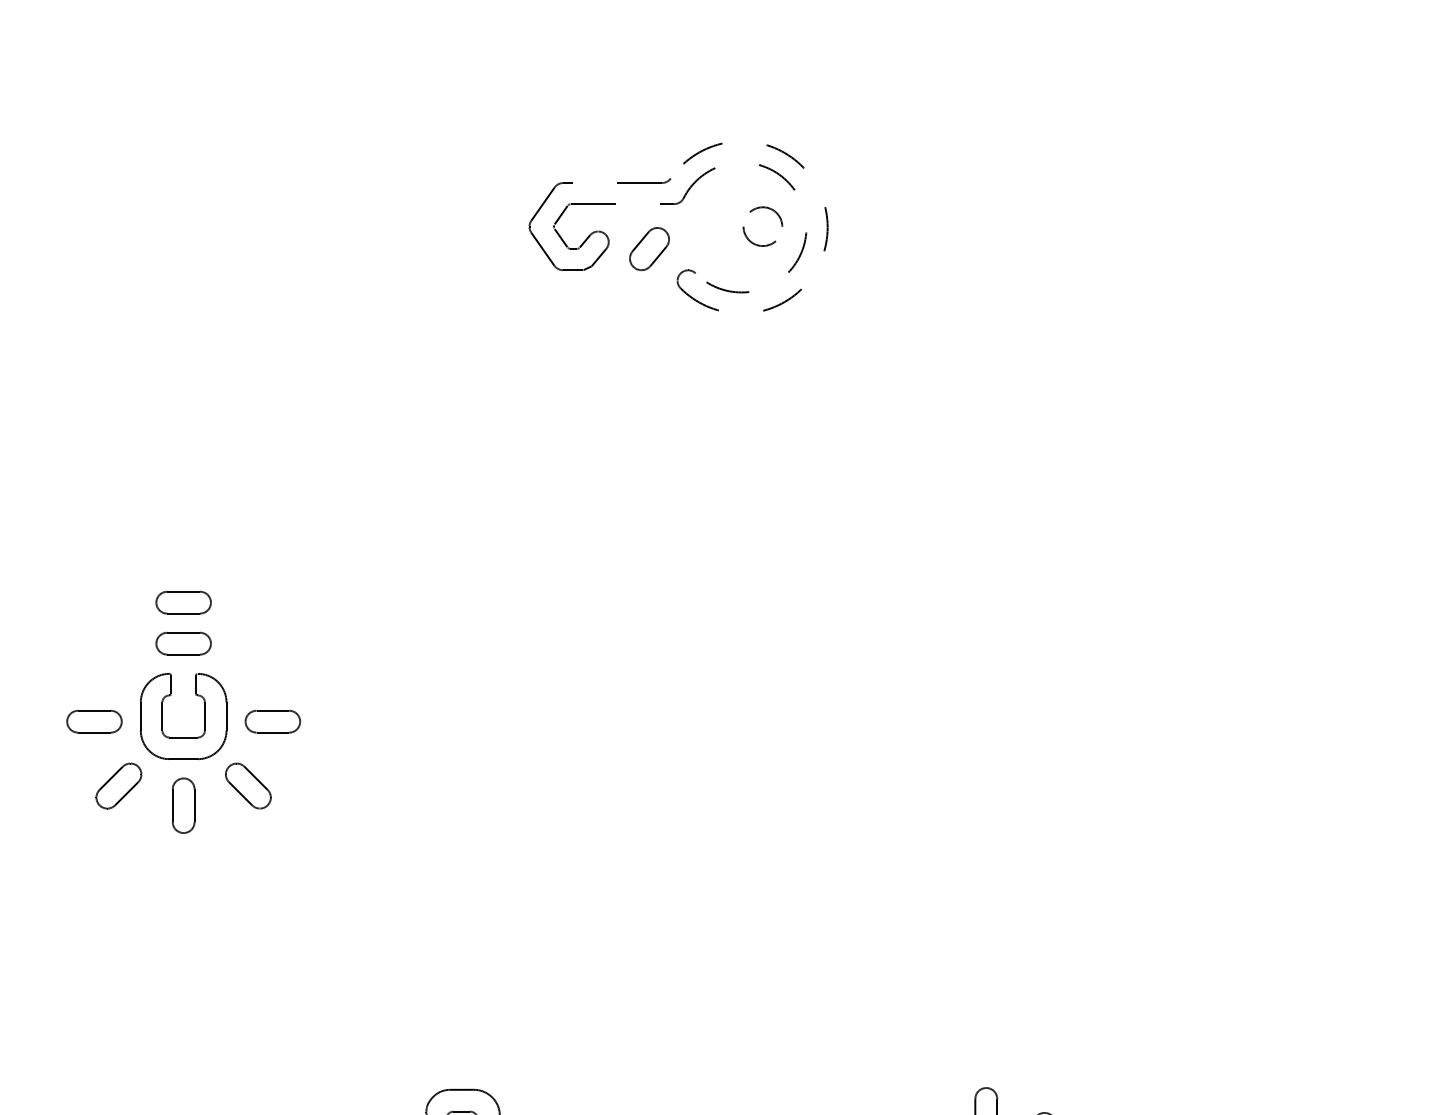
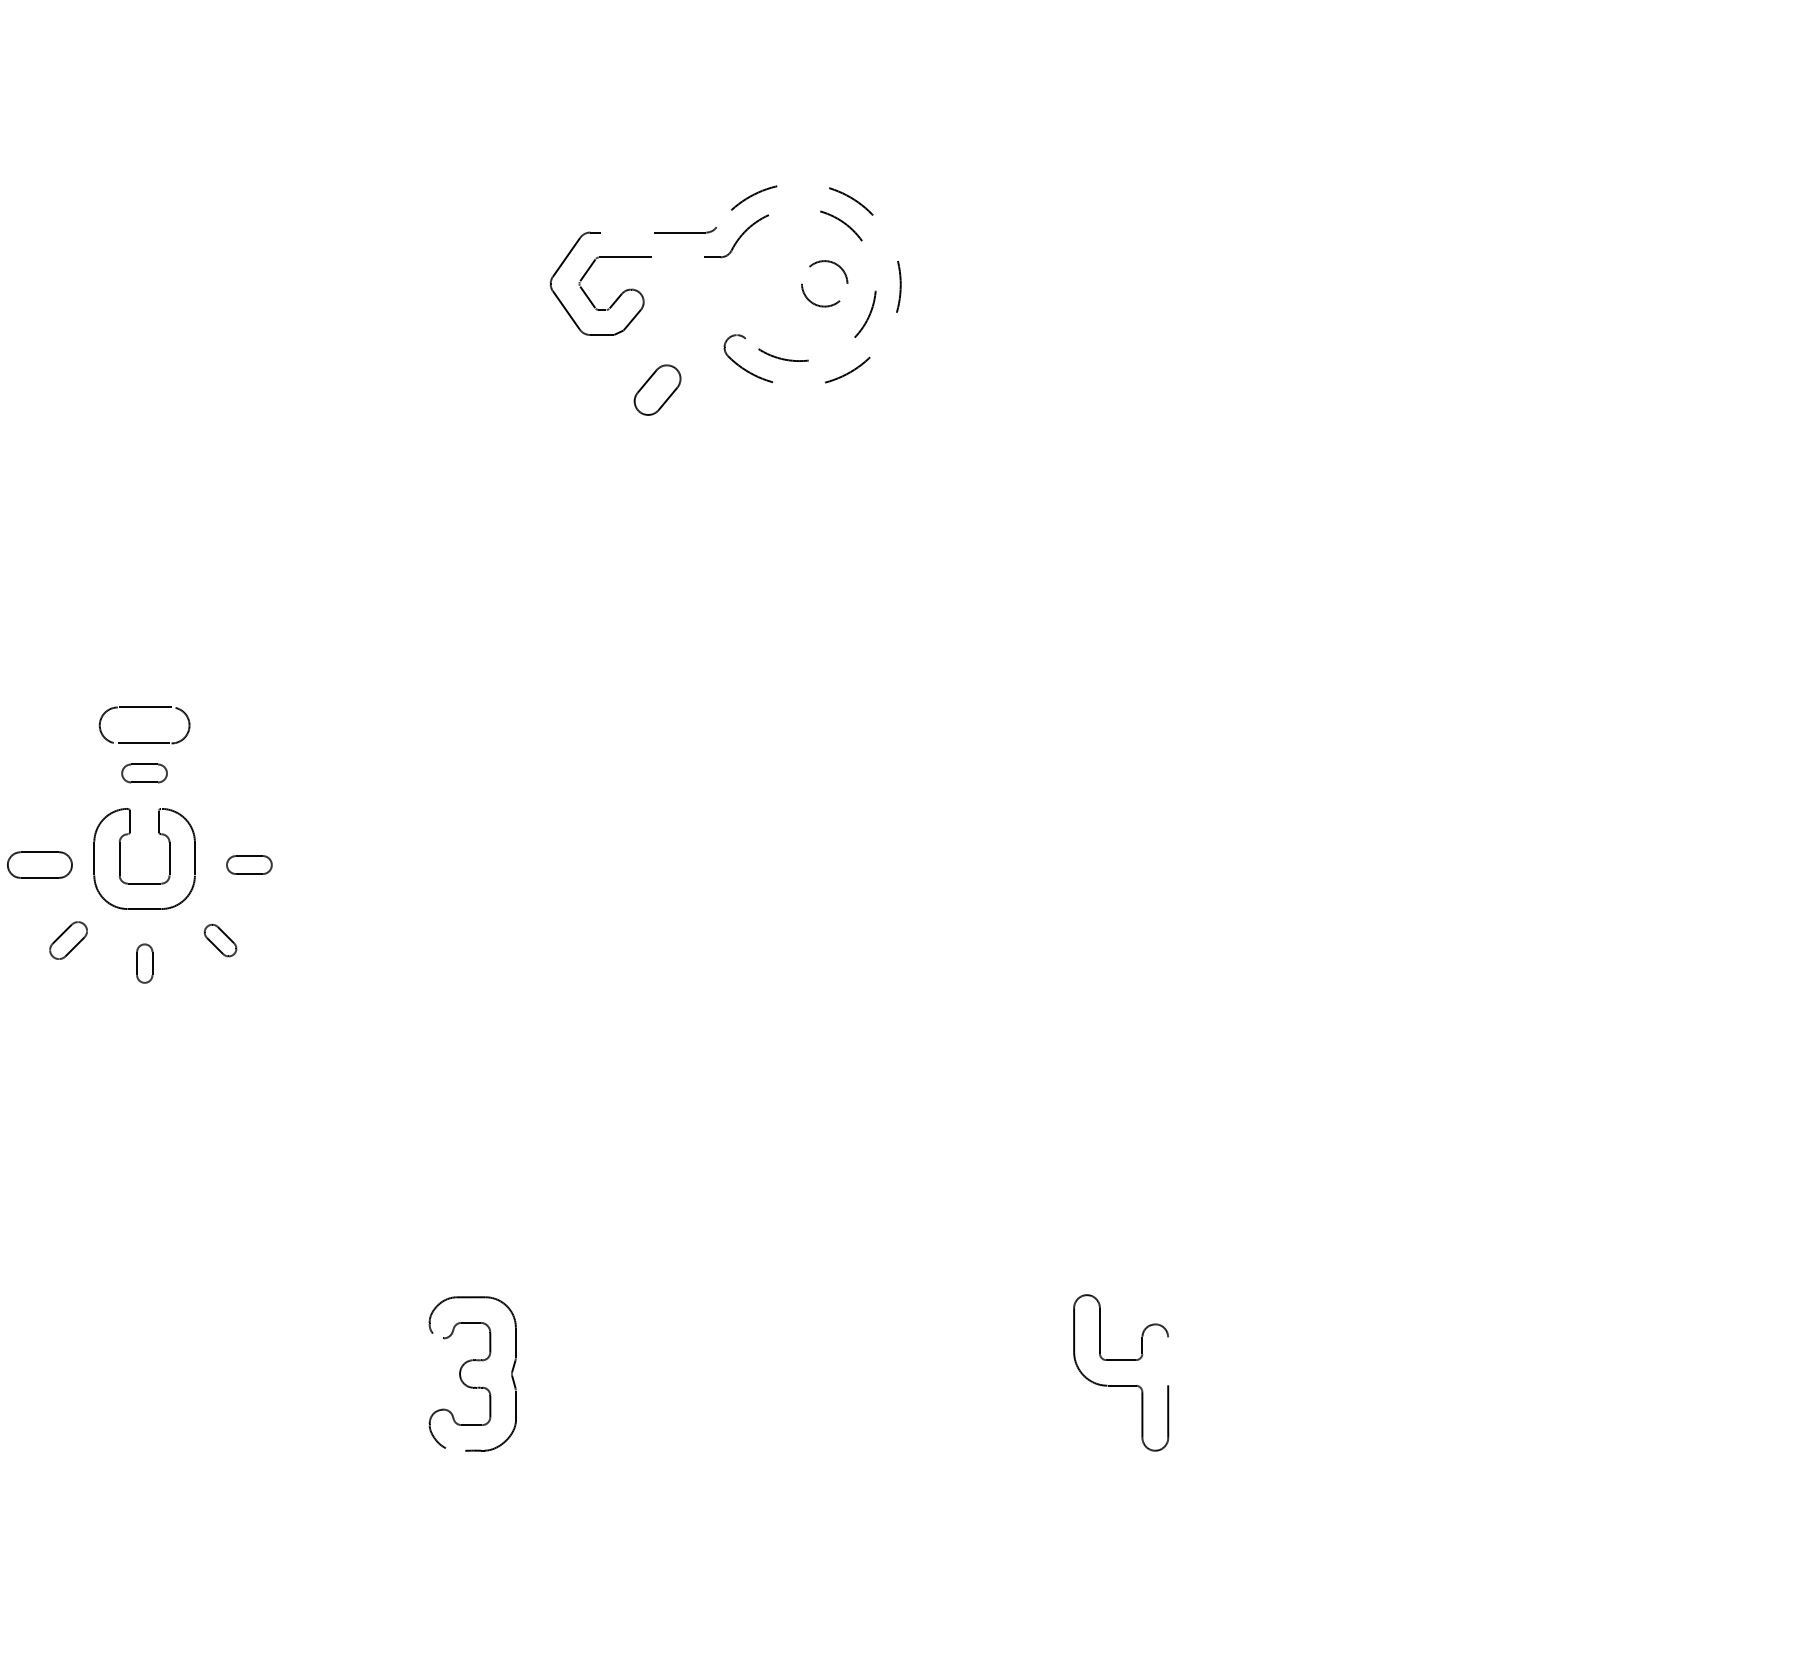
part: (649, 248) -> (657, 389), moved
part: (183, 601) -> (144, 724), size x1.4
part: (183, 643) -> (144, 773), size x0.7
part: (272, 721) -> (249, 864), size x0.7
part: (118, 785) -> (68, 940), size x0.7
part: (248, 785) -> (220, 940), size x0.6
part: (183, 805) -> (144, 963), size x0.6

